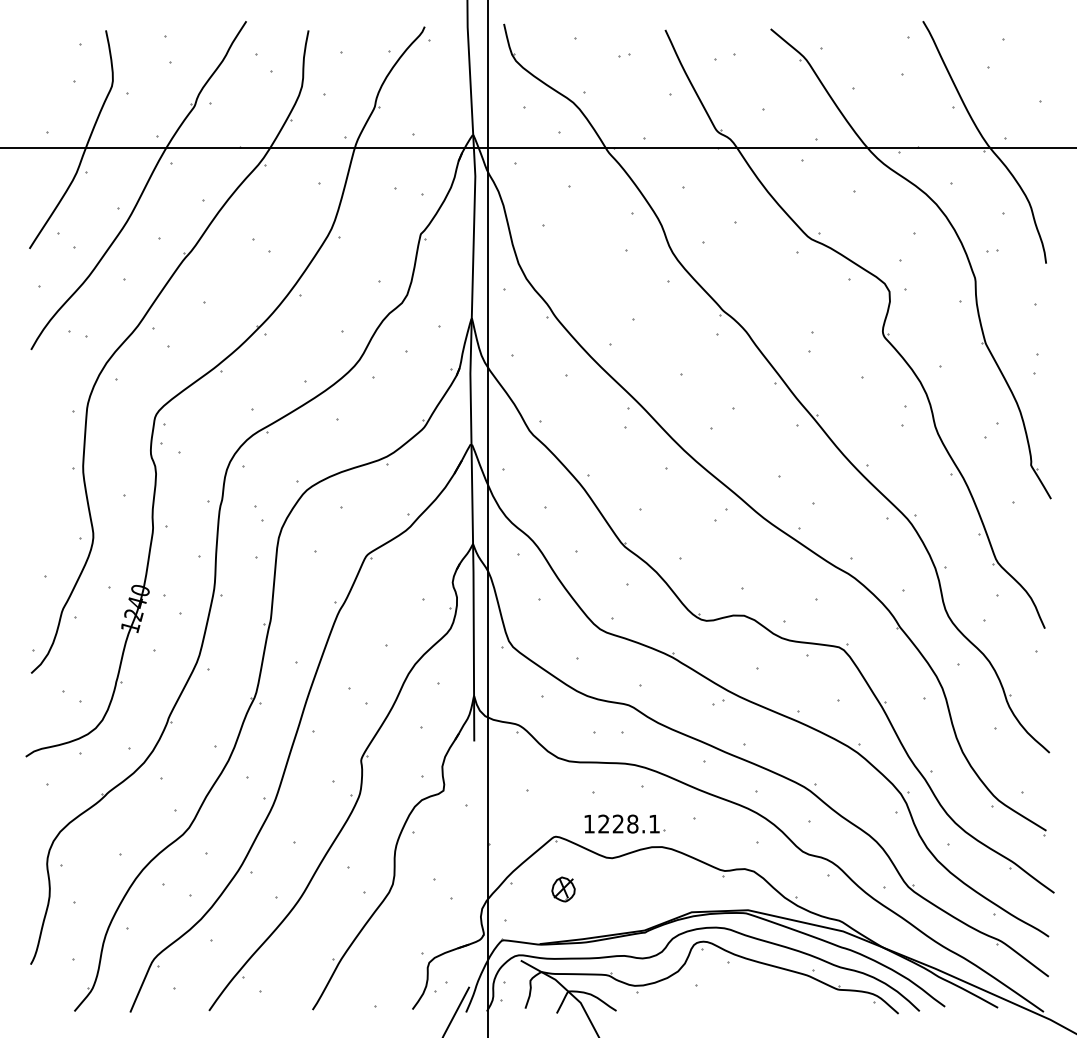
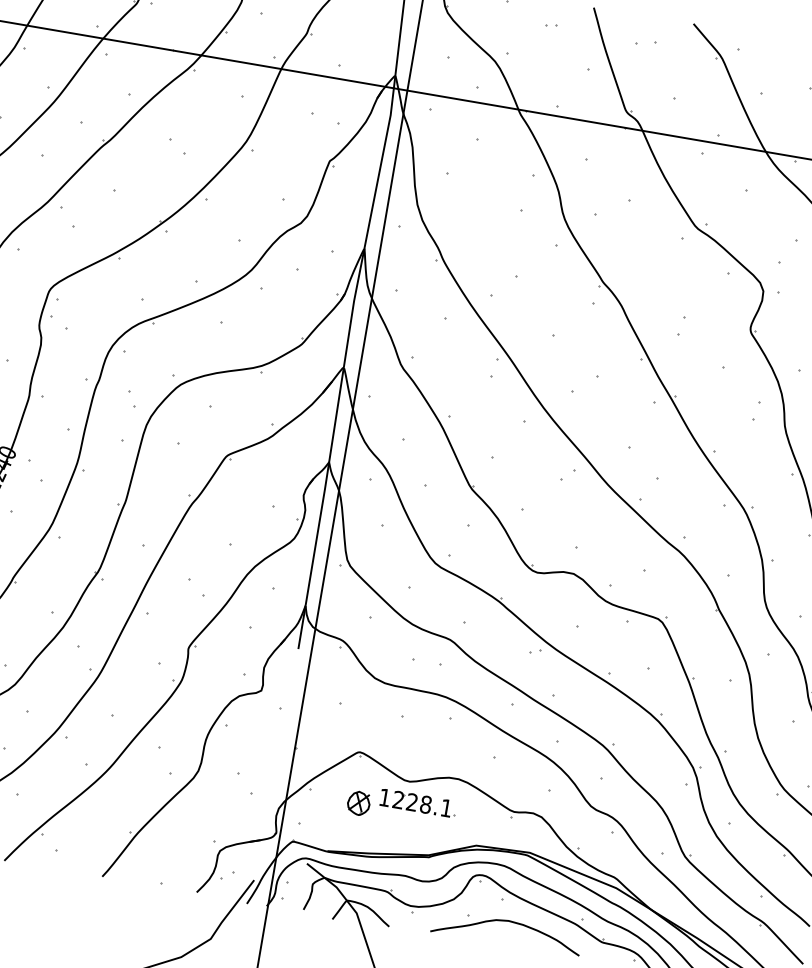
part: (624, 823) -> (418, 802), moved
curve: (736, 985) -> (506, 922), added

